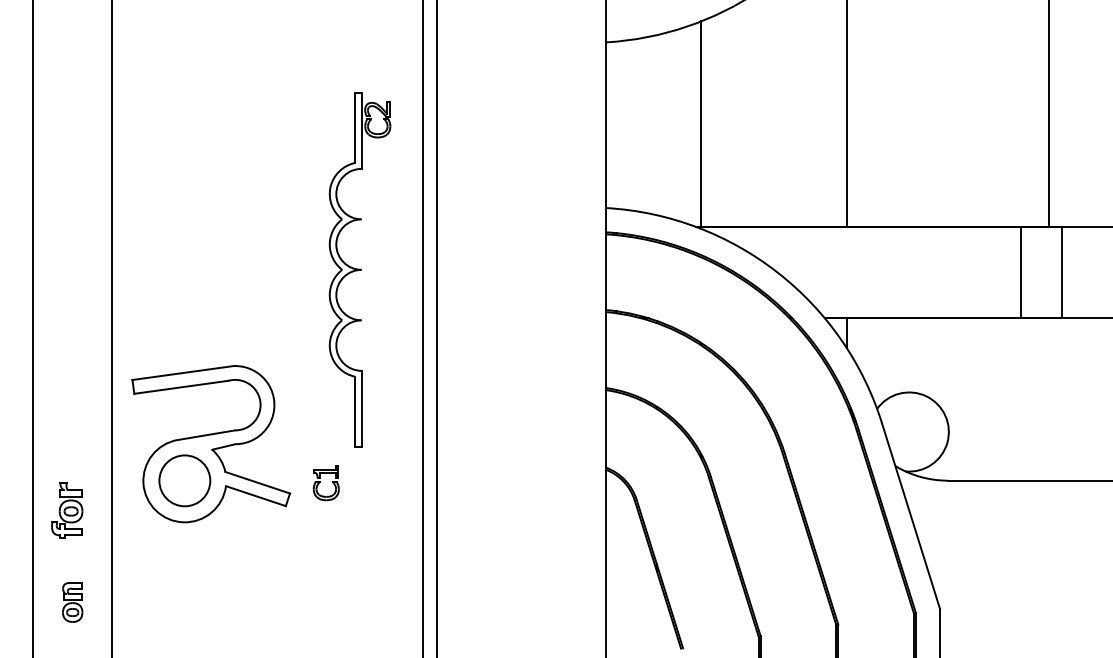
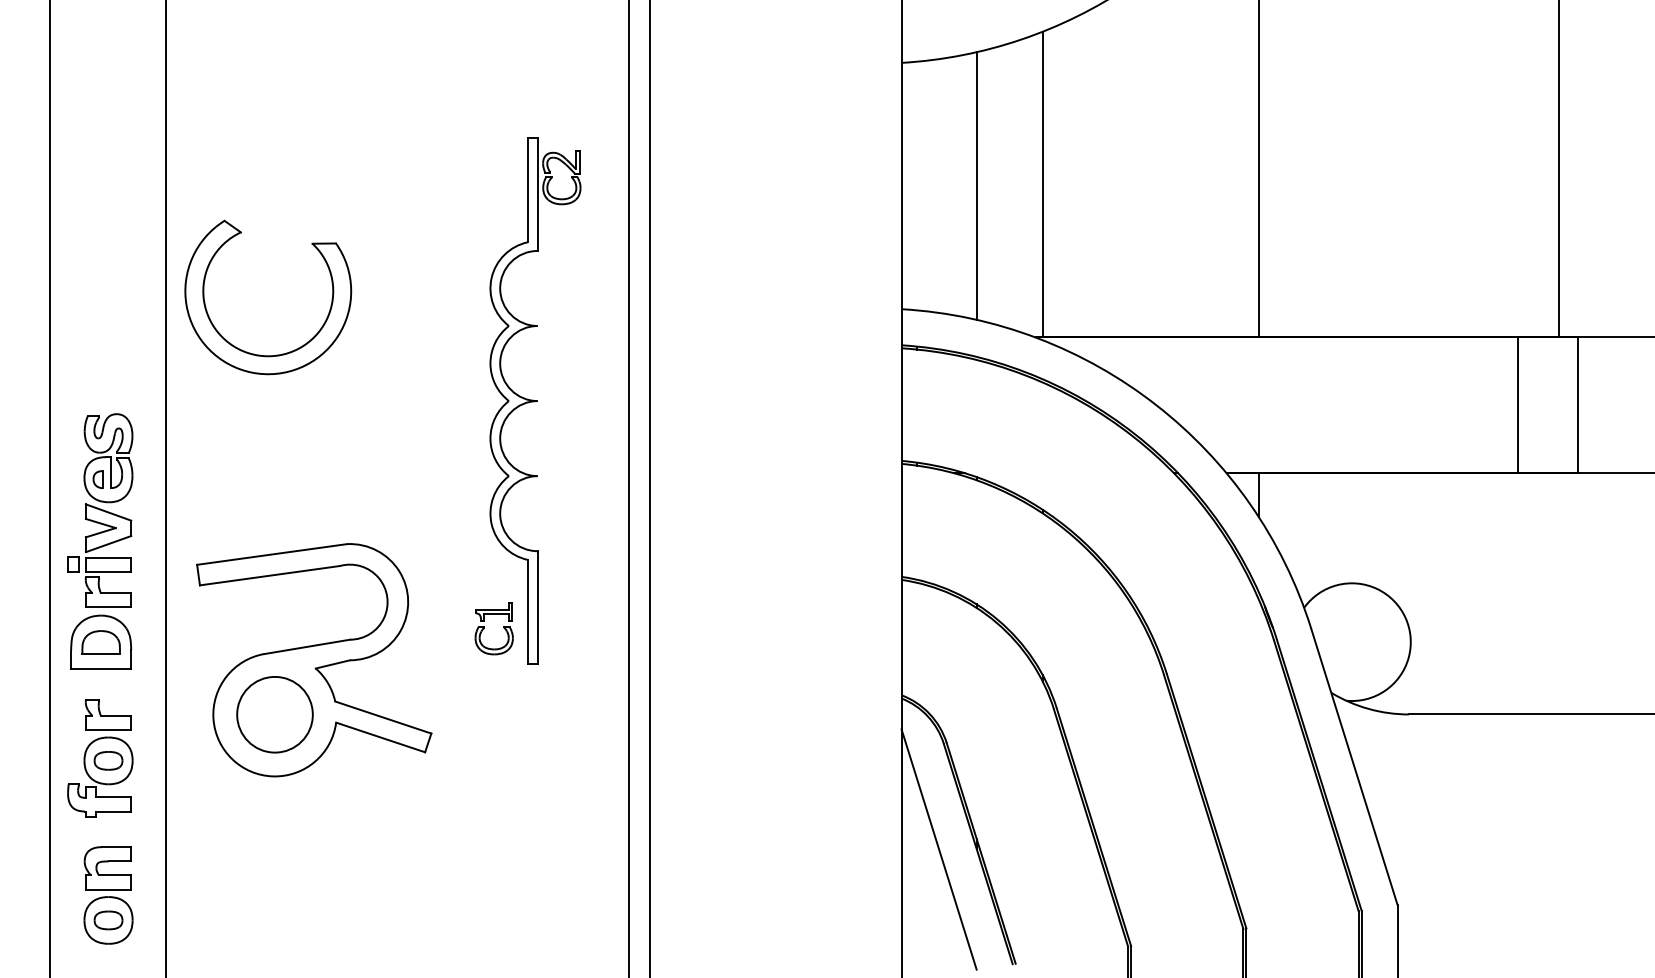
line: (656, 125) -> (976, 186), added
part: (171, 237) -> (255, 352), added
part: (67, 363) -> (100, 540), added
part: (325, 483) -> (493, 629), moved
part: (66, 510) -> (99, 758), size x1.43
line: (631, 571) -> (938, 849), added
part: (72, 602) -> (107, 895), size x1.67

